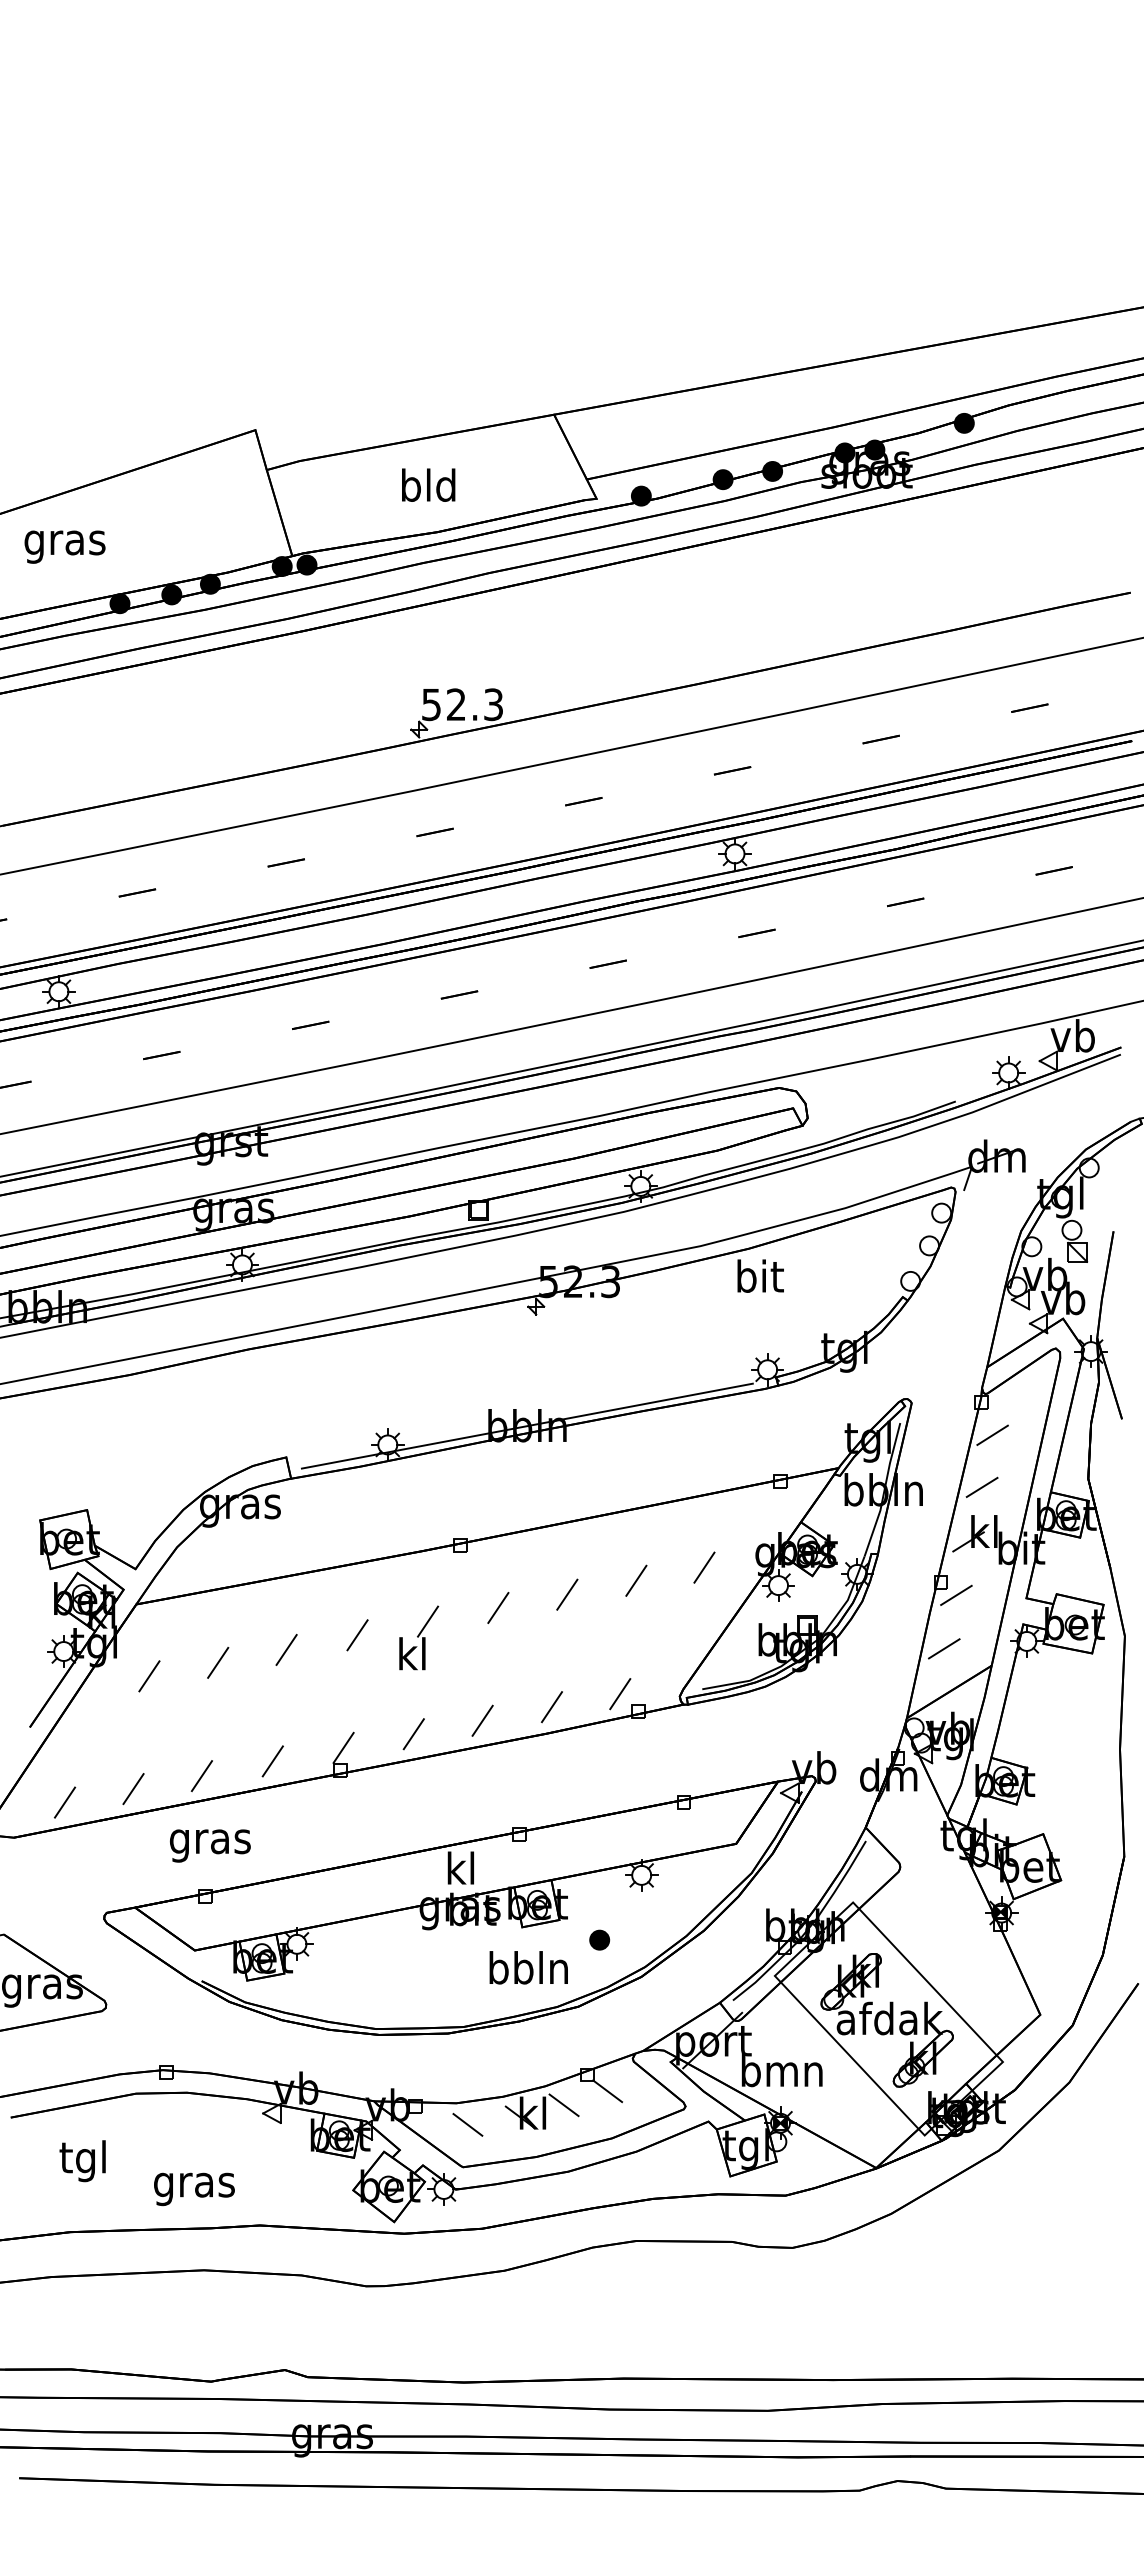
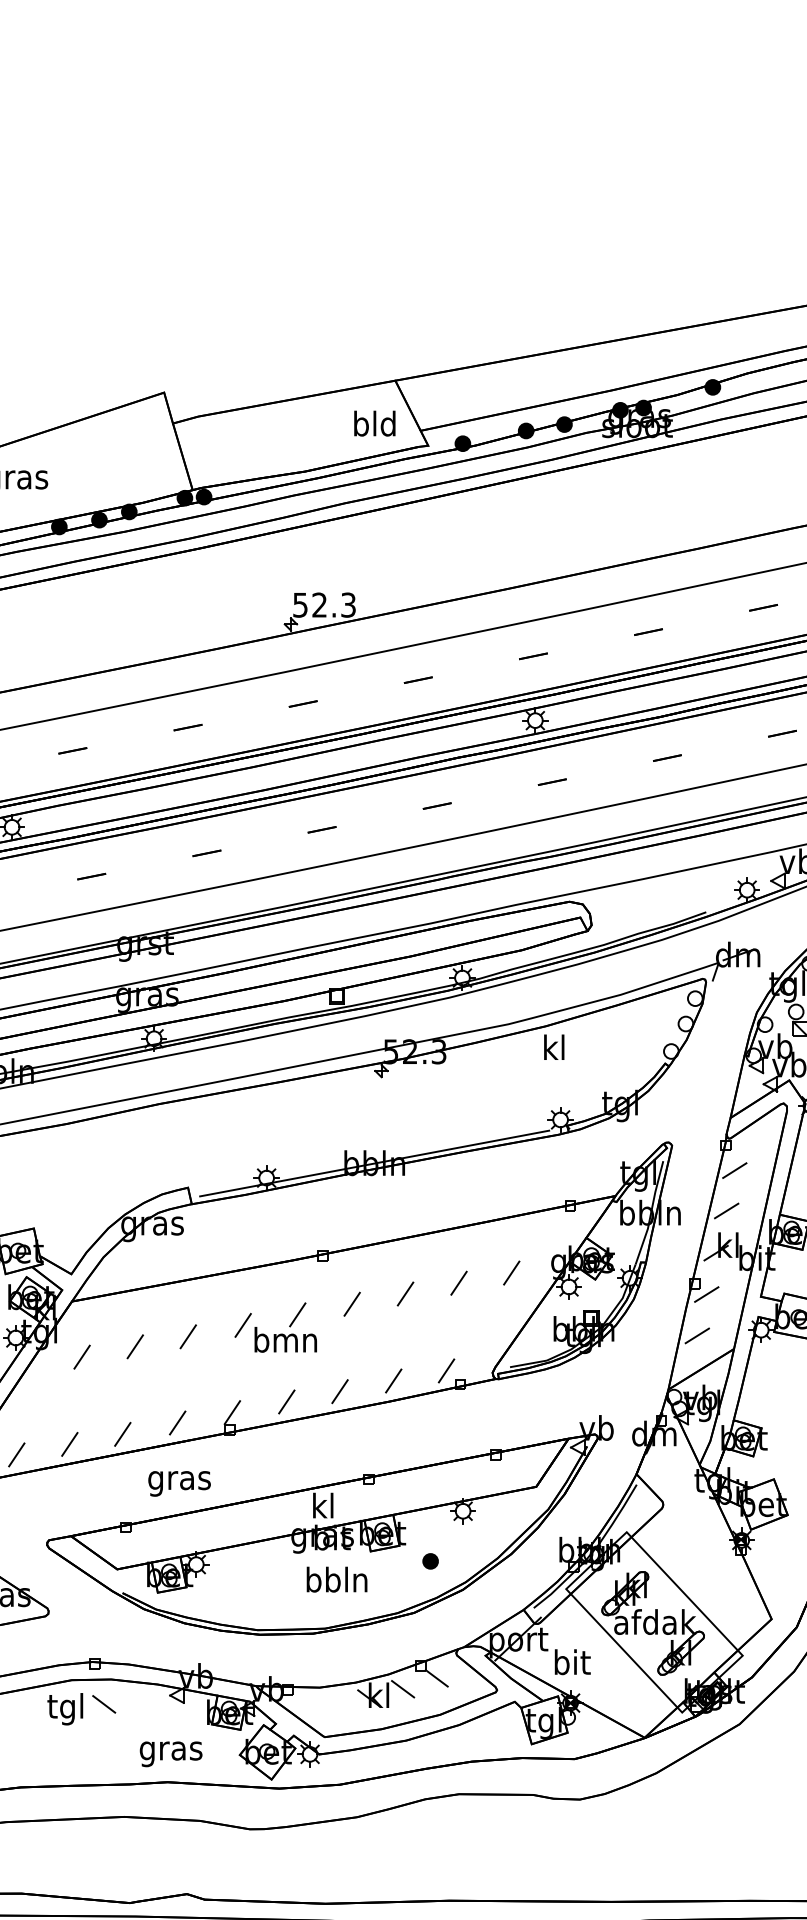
text: (428, 484) -> (374, 423), moved
text: (760, 1275) -> (555, 1046), bit -> kl
text: (412, 1653) -> (285, 1339), kl -> bmn
text: (210, 1845) -> (179, 1483), moved
text: (528, 1967) -> (336, 1579), moved
text: (781, 2070) -> (571, 1662), bmn -> bit
line: (467, 2124) -> (103, 1704), moved
text: (82, 2161) -> (65, 1709), moved
text: (194, 2189) -> (171, 1754), moved

